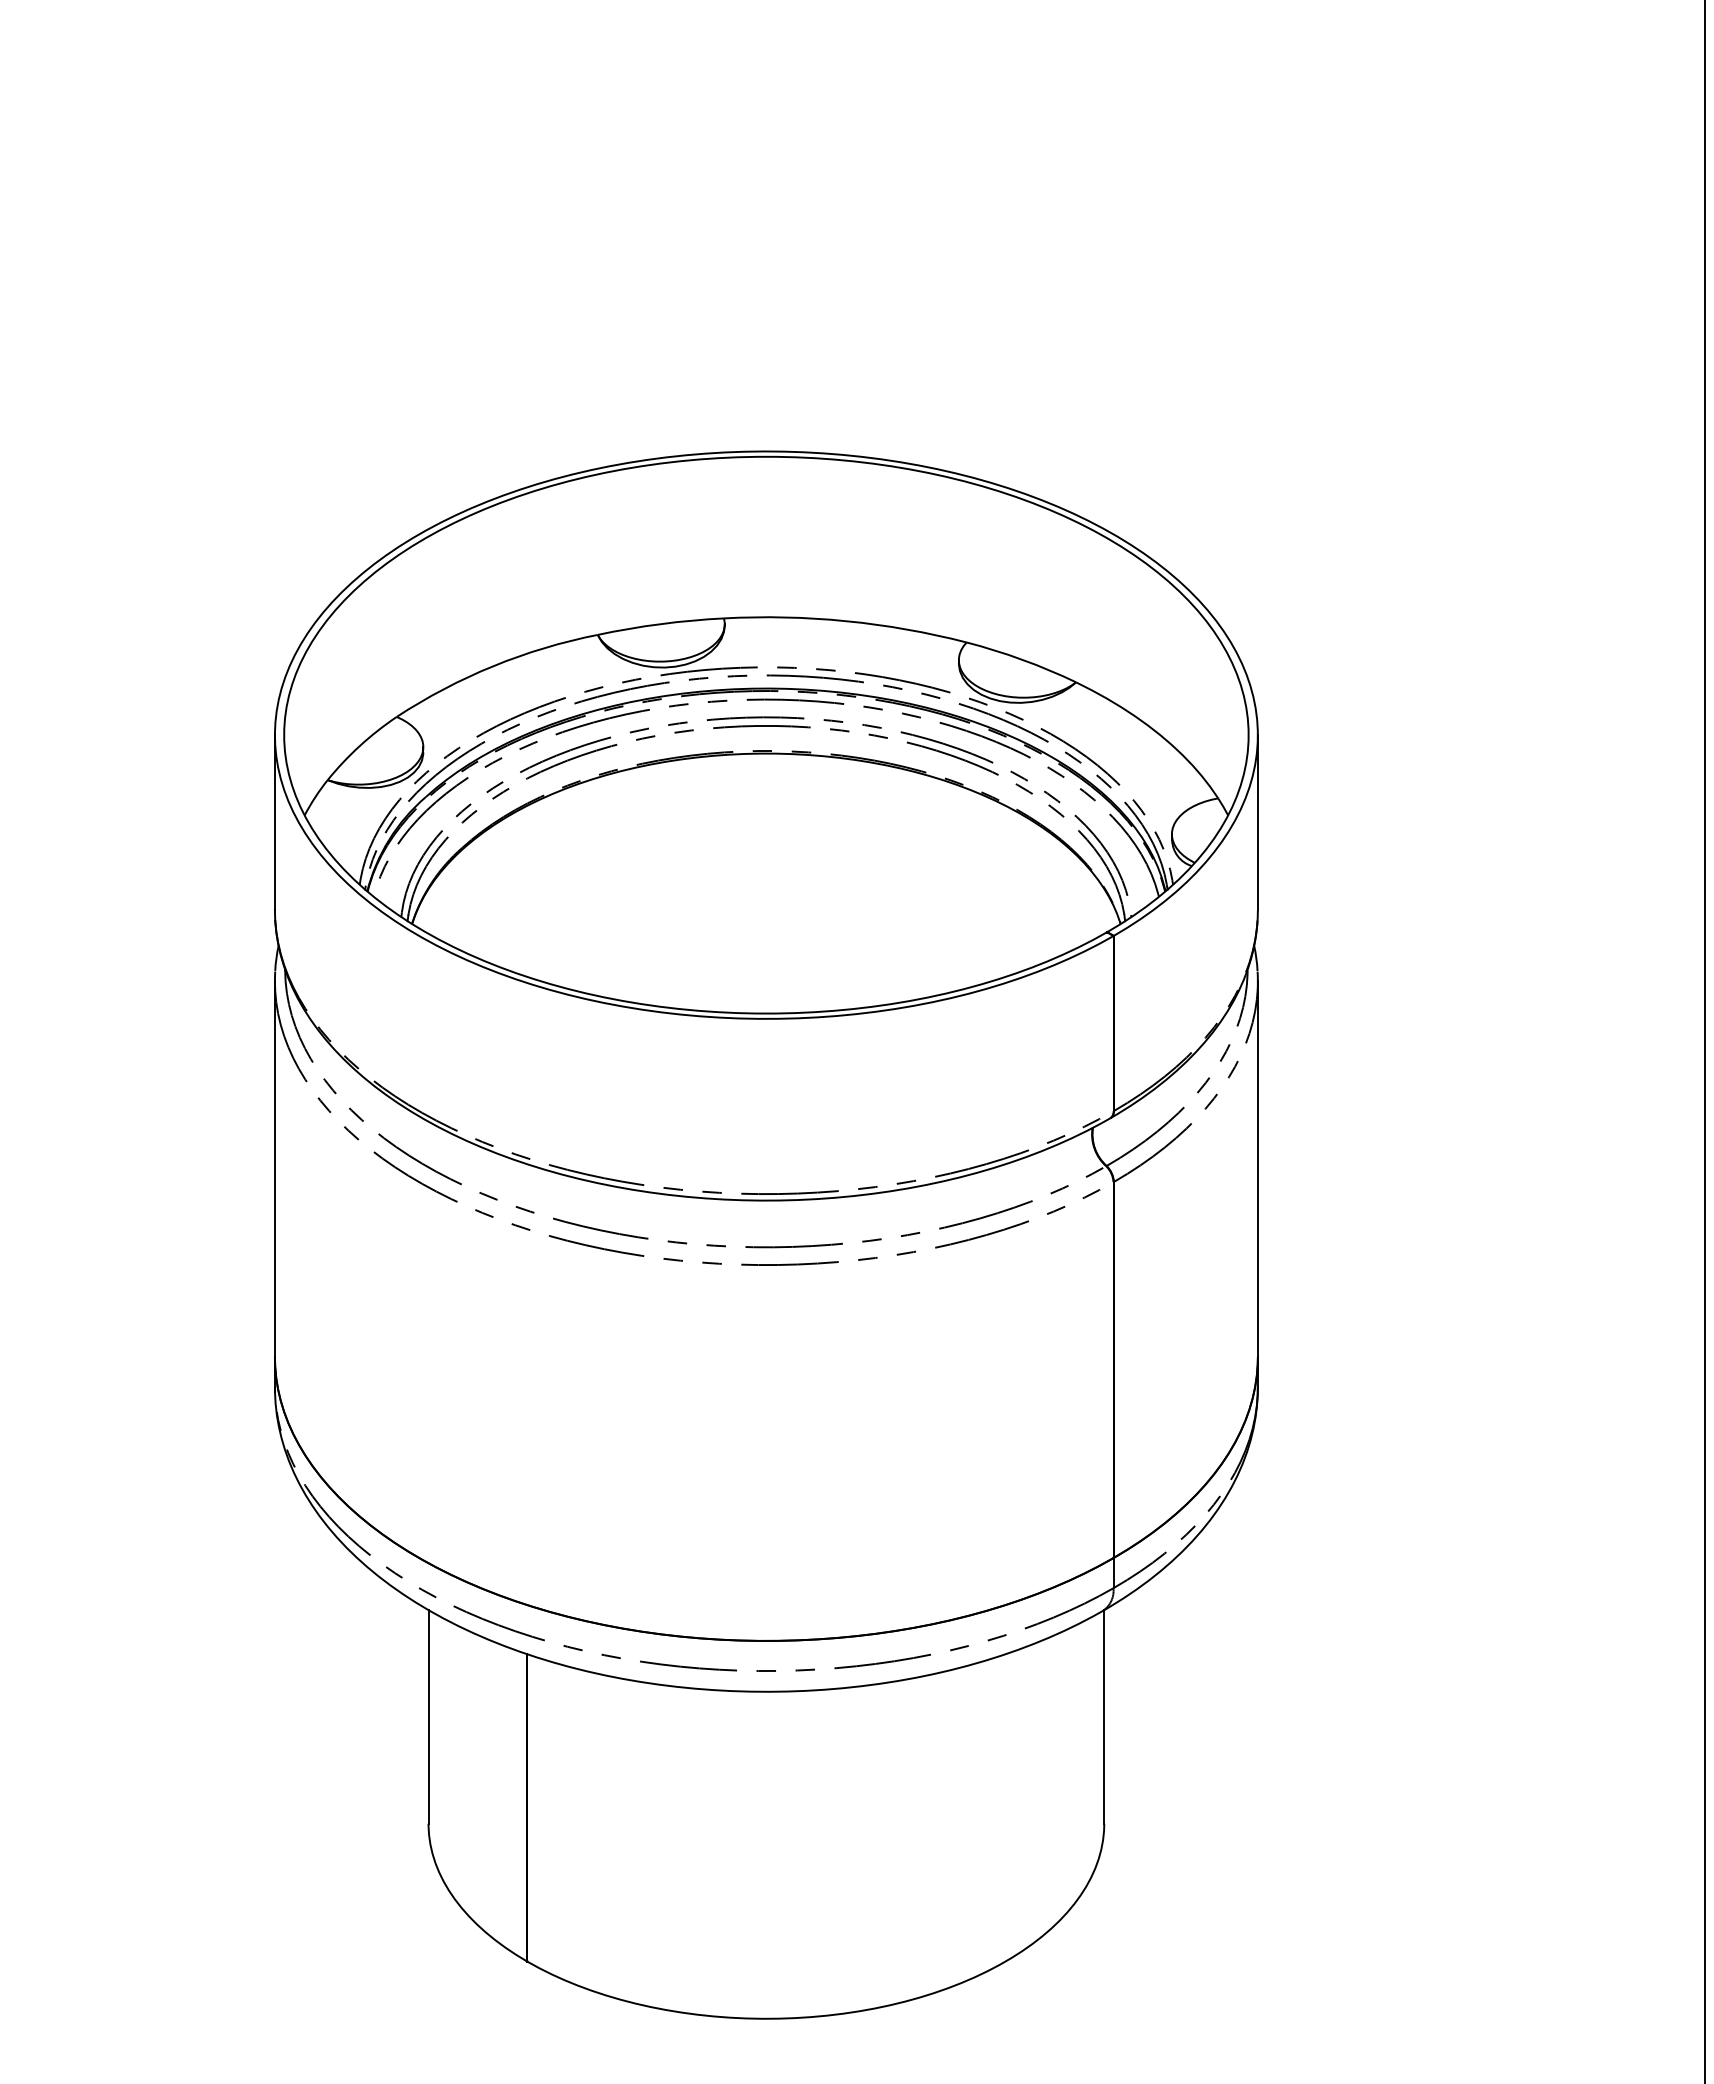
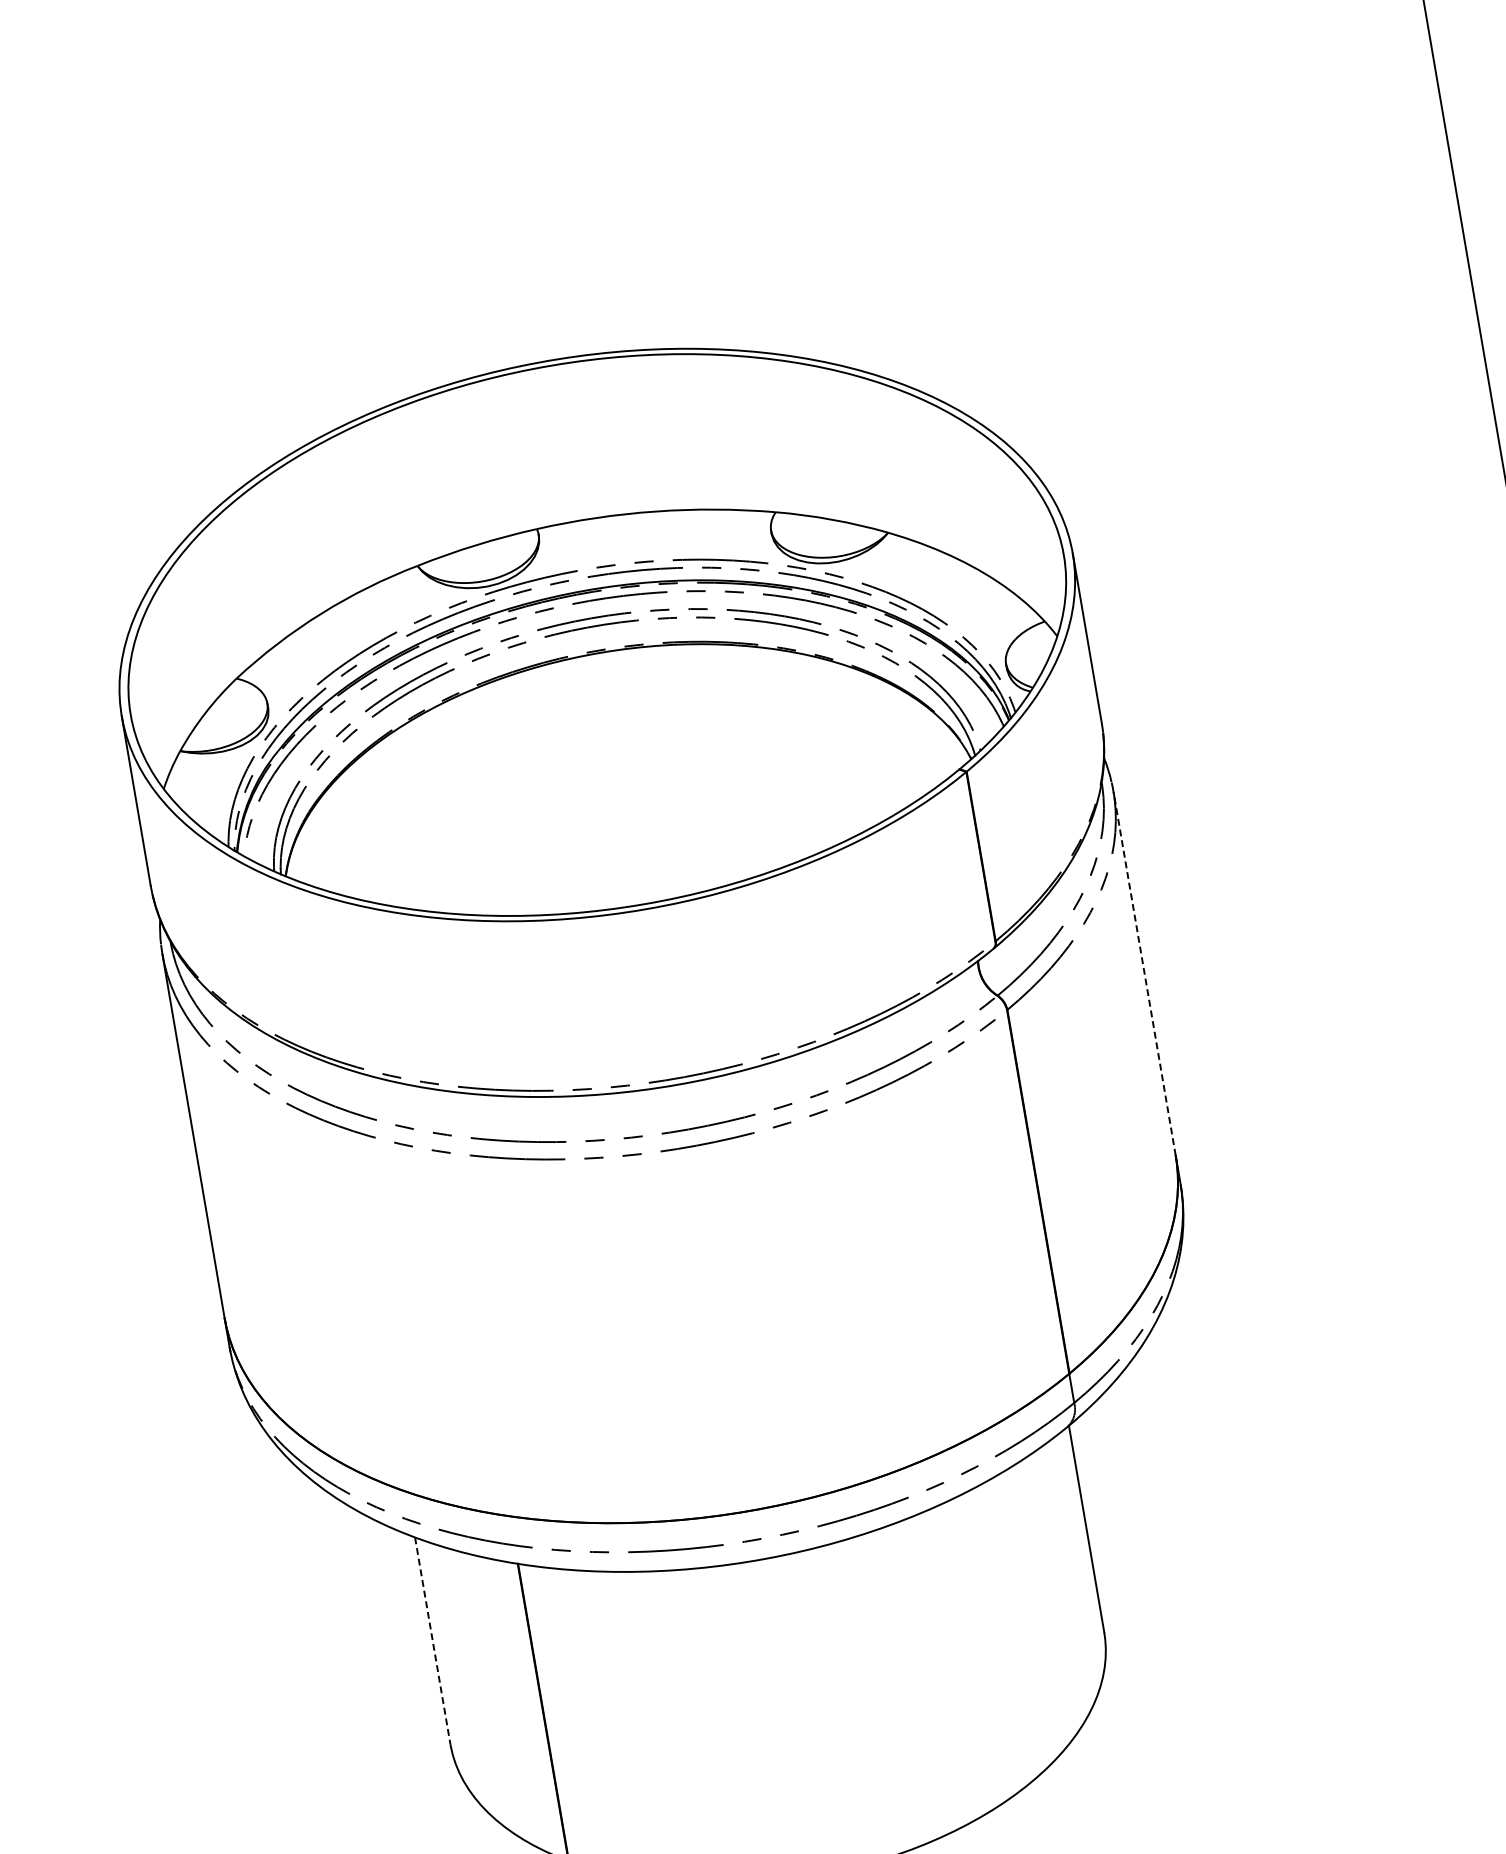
line: (1257, 1169) -> (1144, 974), solid -> dashed
line: (428, 1716) -> (432, 1640), solid -> dashed

